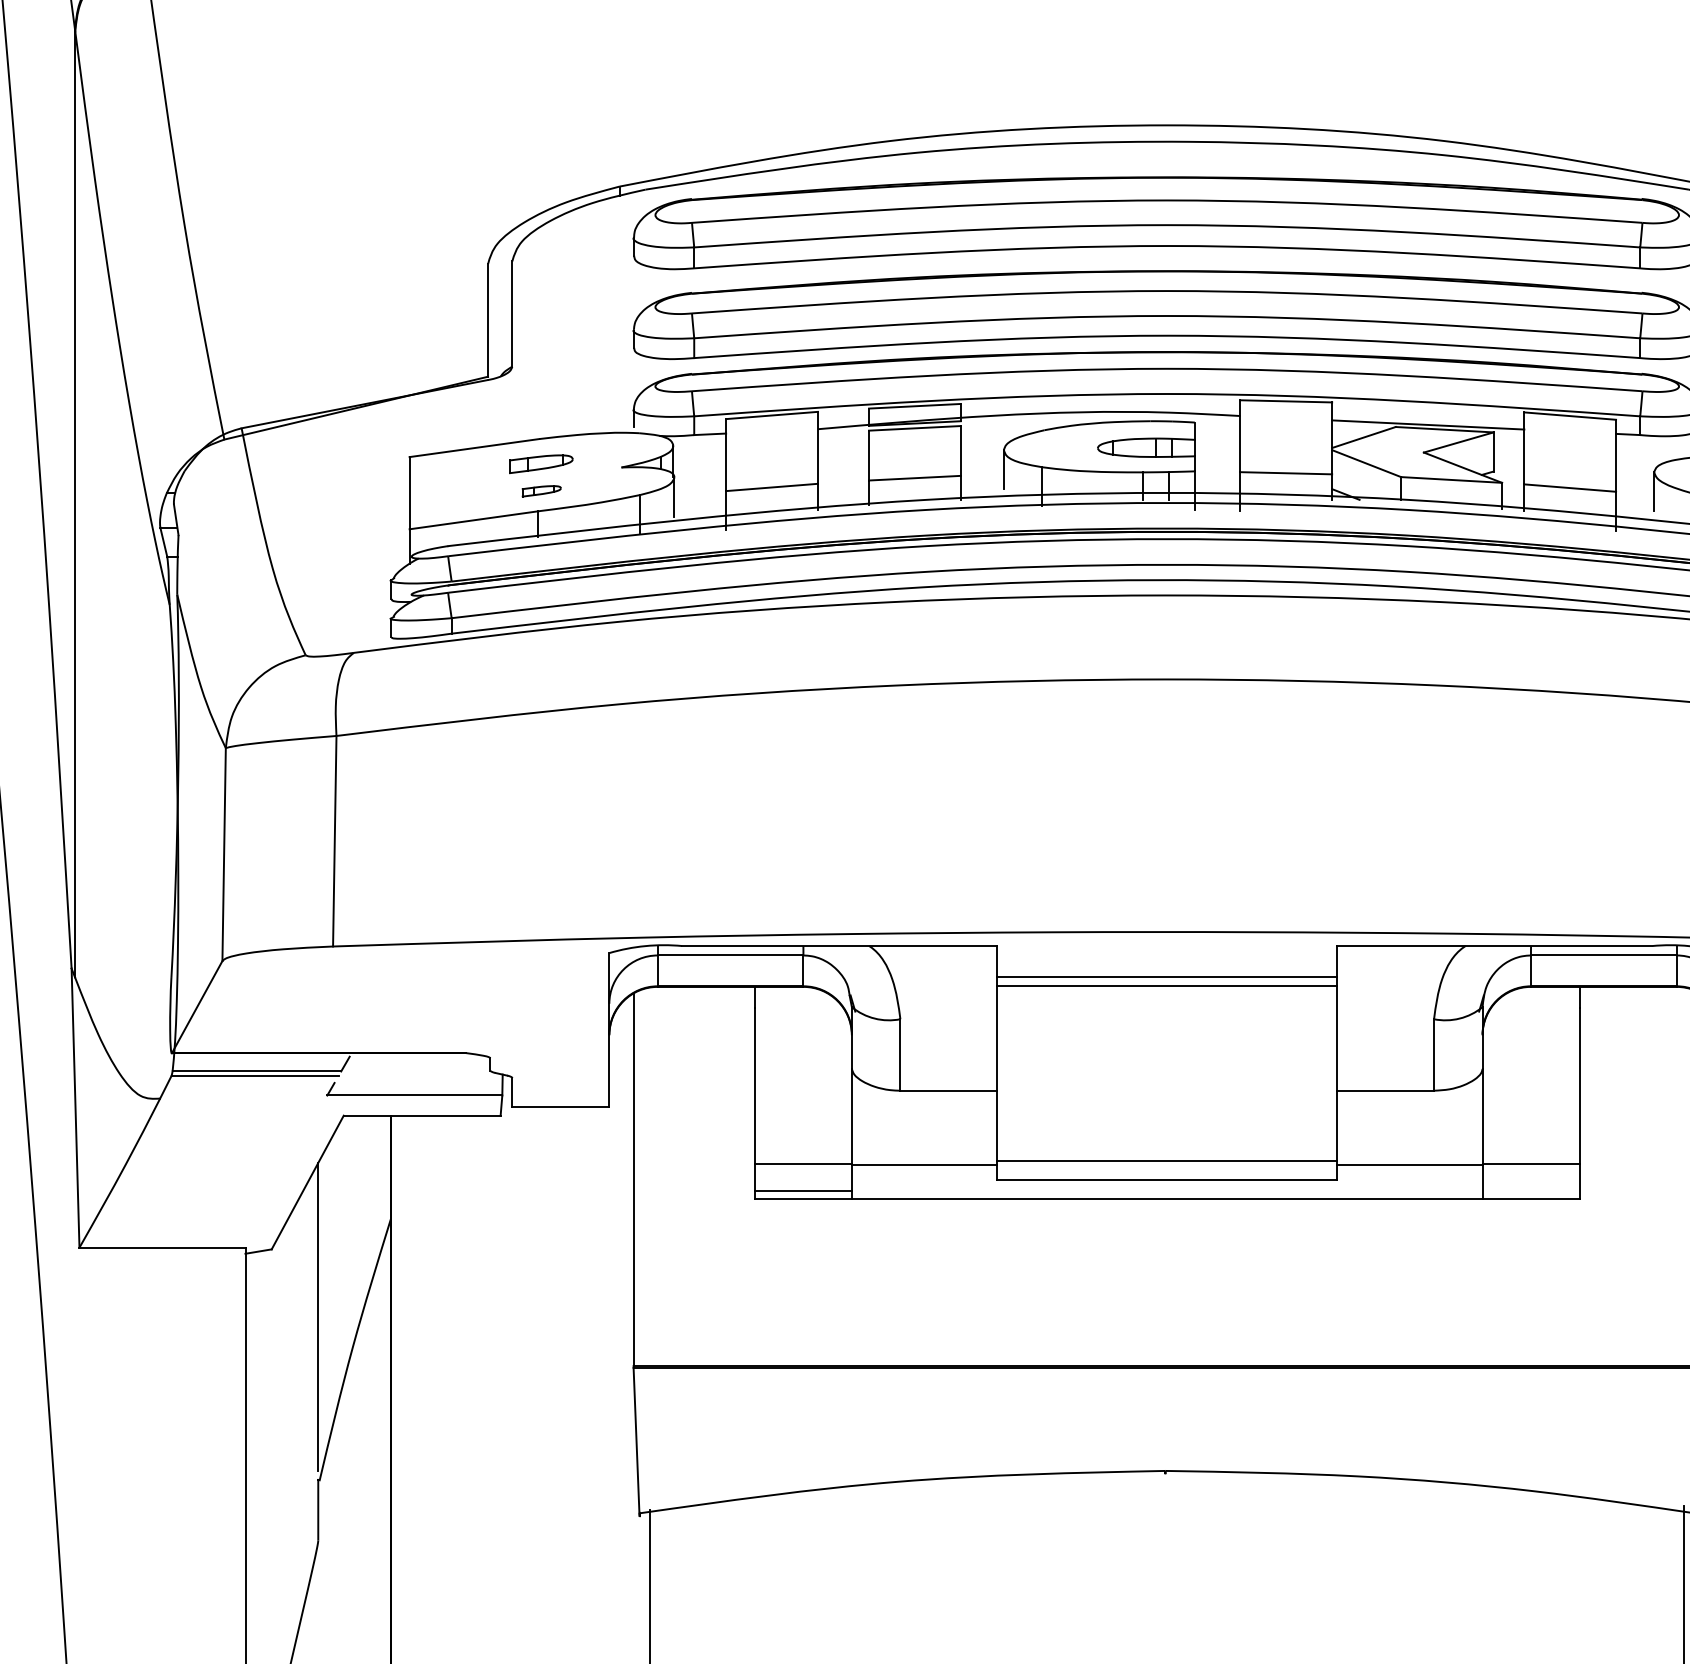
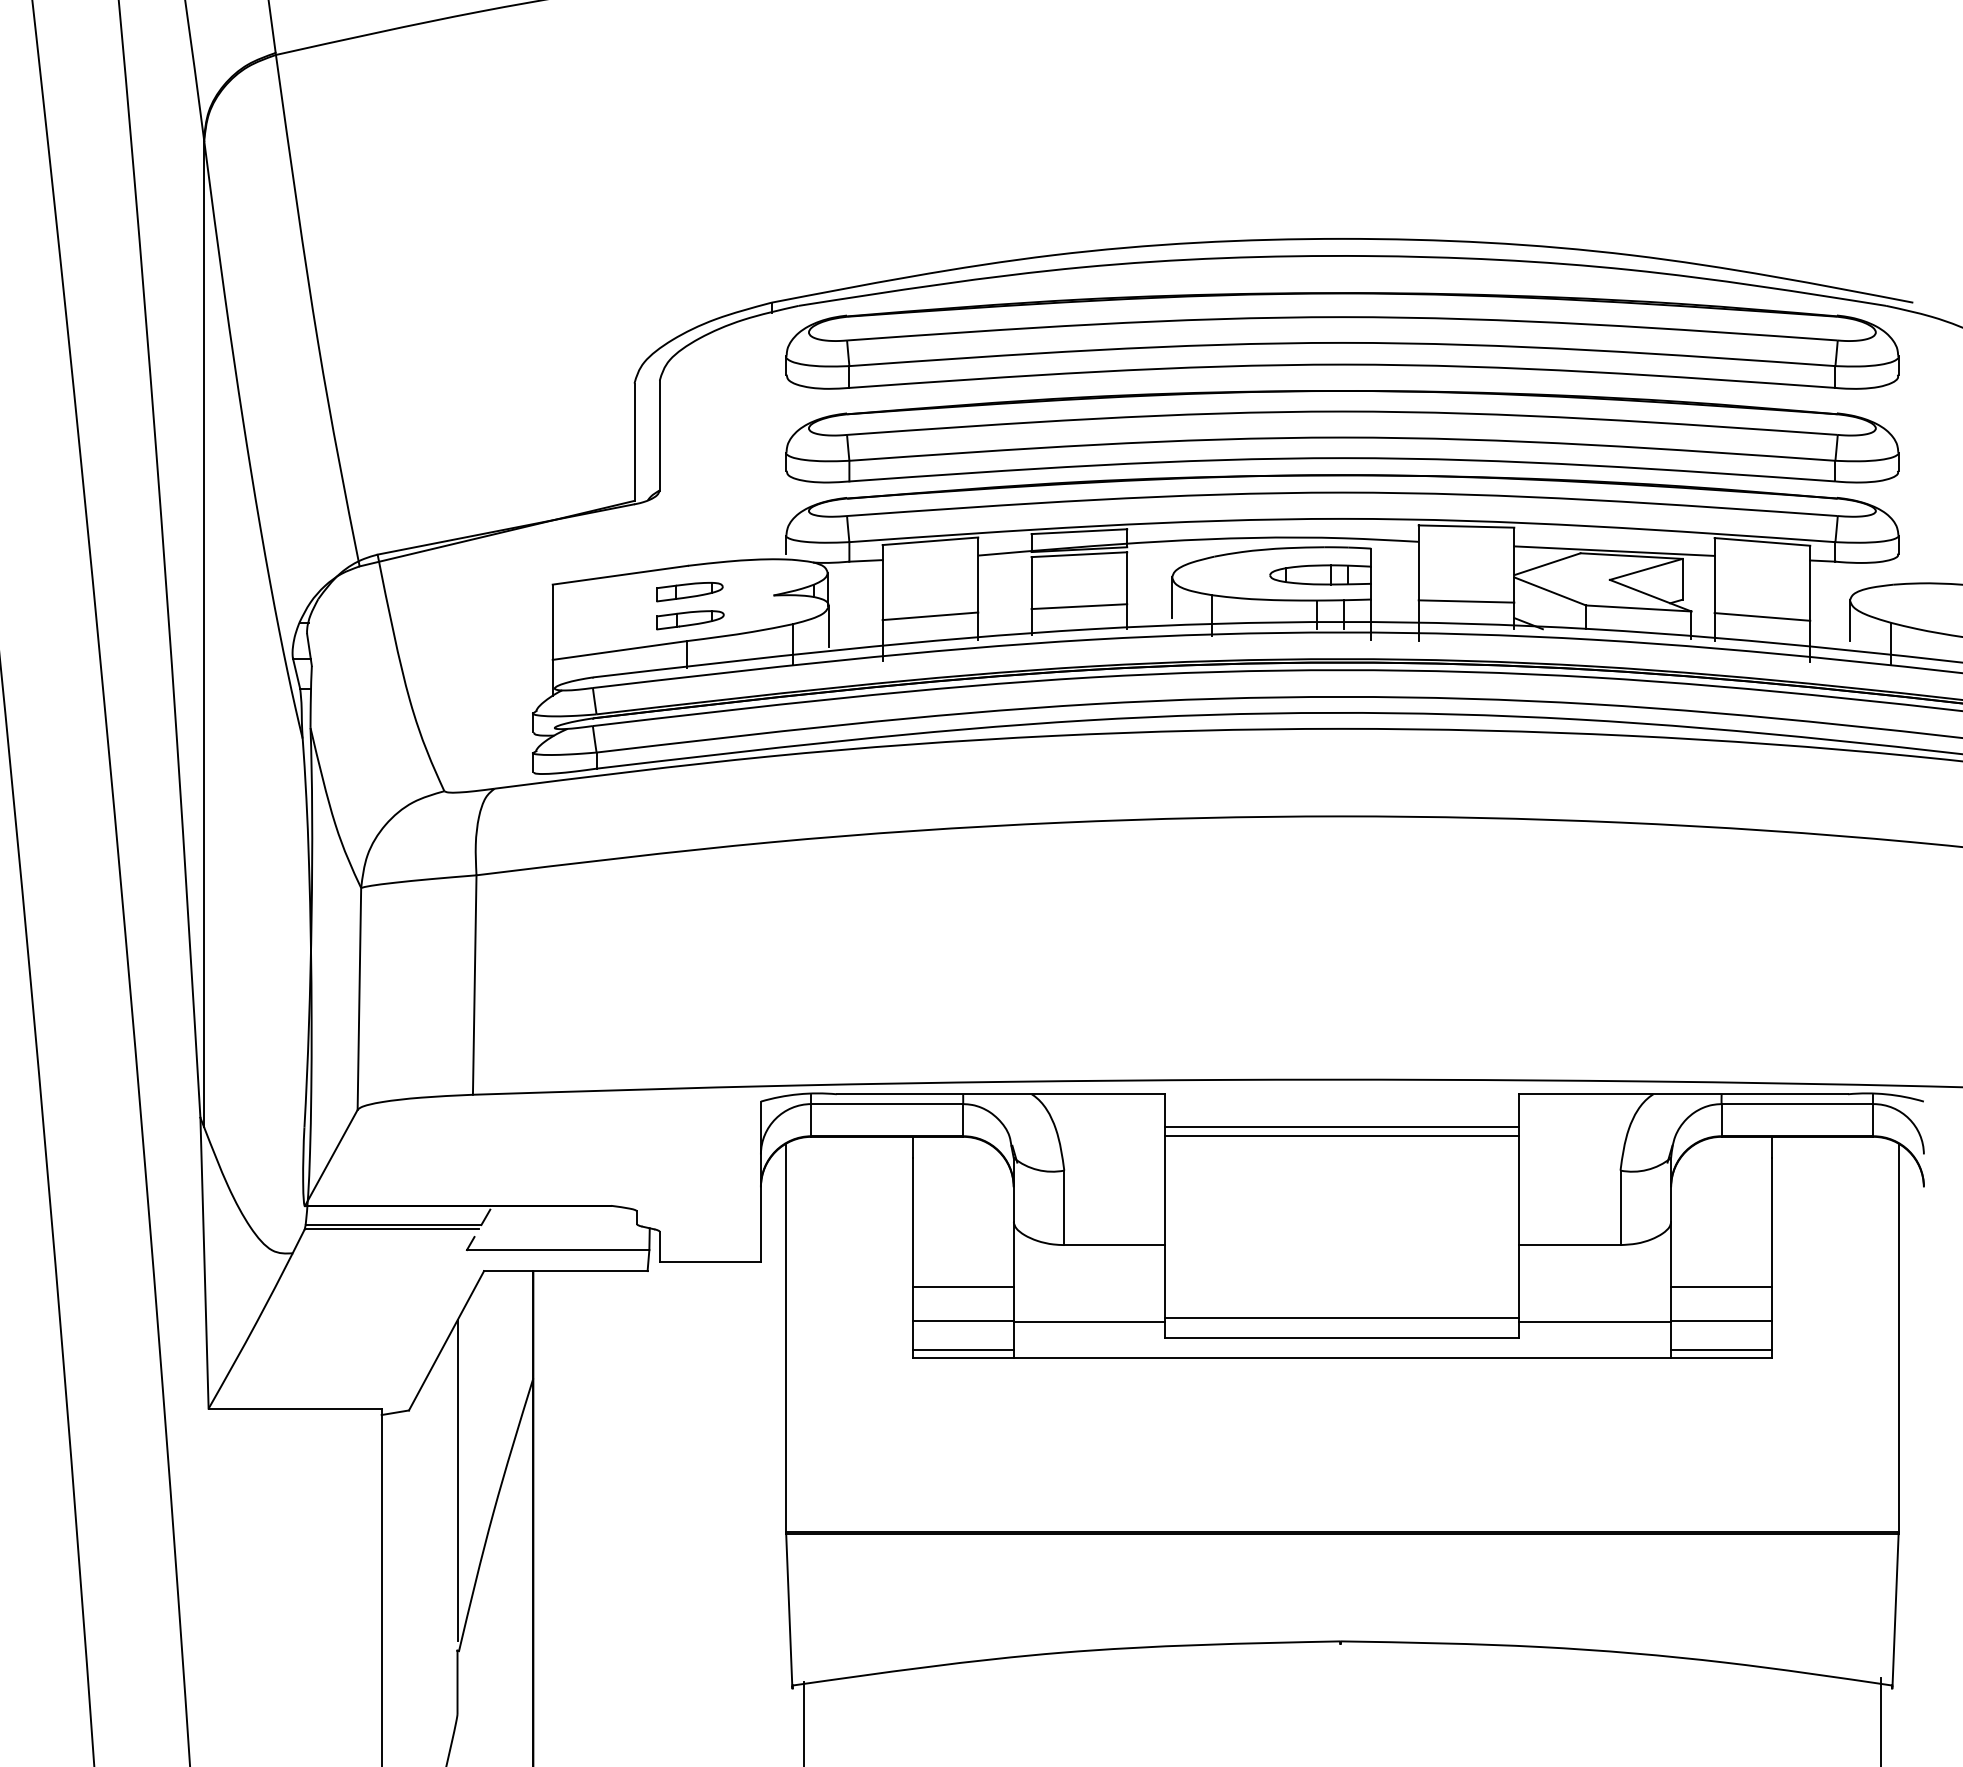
part: (541, 491) -> (690, 620), size x1.67
line: (802, 1131) -> (962, 1287), added
line: (1530, 1131) -> (1721, 1287), added
line: (1530, 1190) -> (1721, 1349), added

